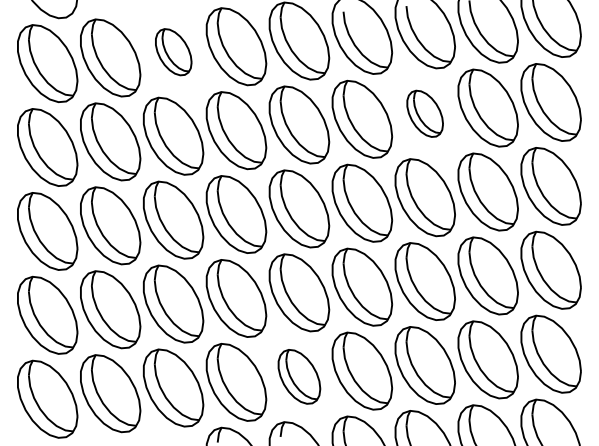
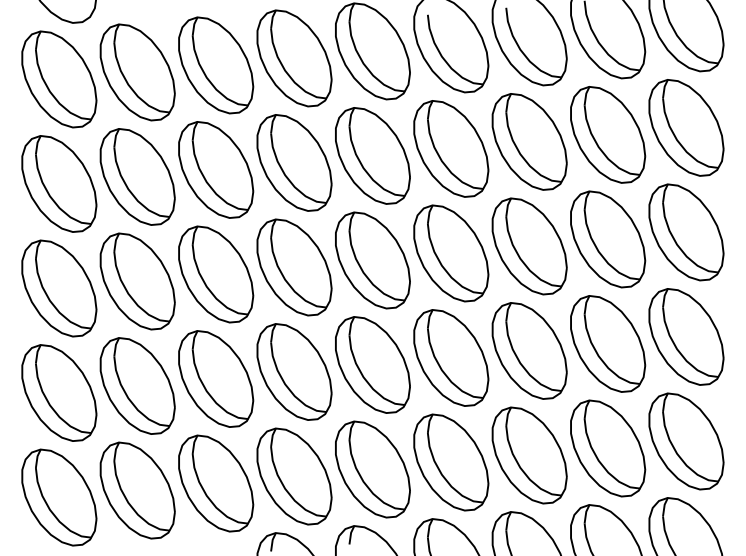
part: (173, 51) -> (216, 64), size x1.67
part: (424, 113) -> (528, 141), size x1.67
part: (299, 376) -> (373, 469), size x1.43

